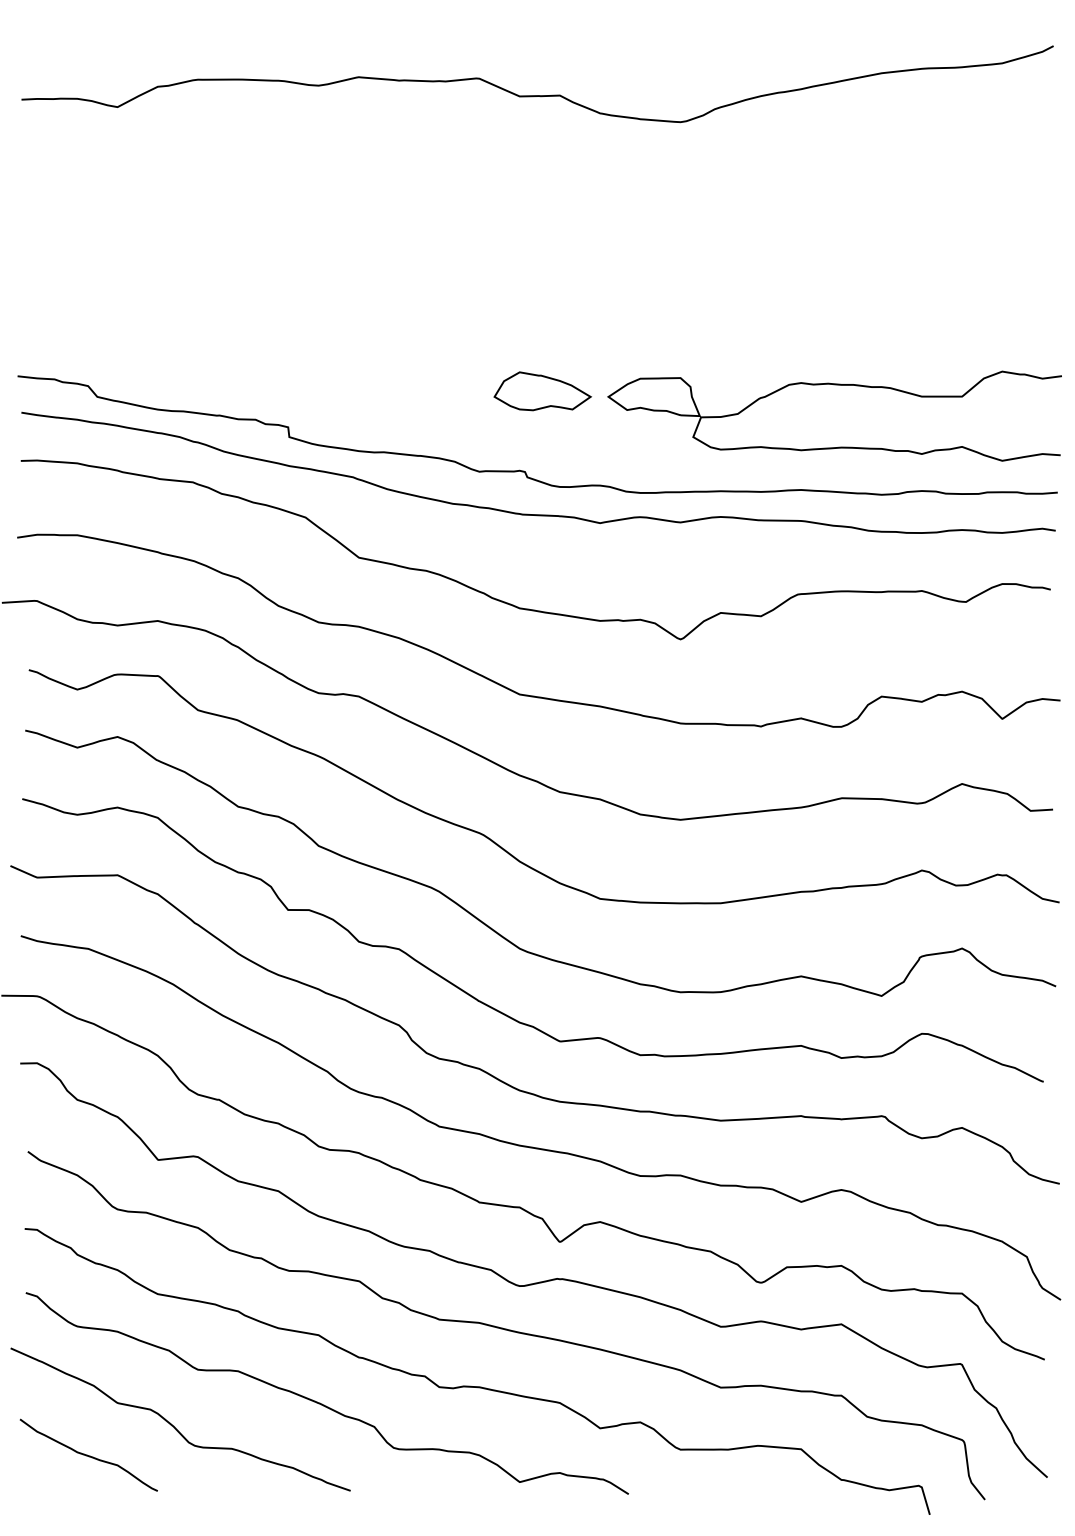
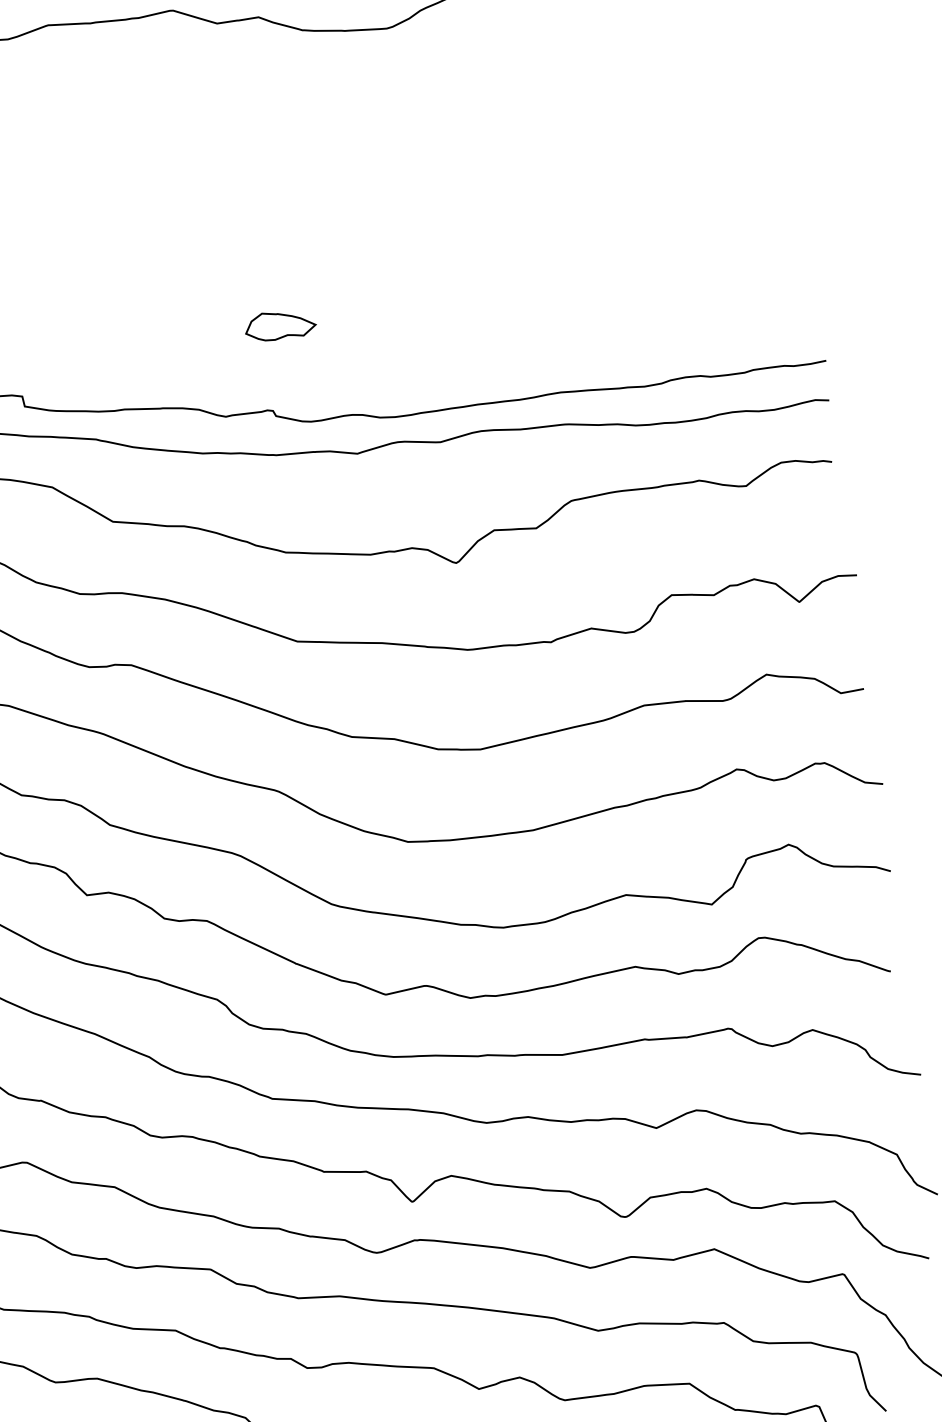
part: (834, 385) -> (581, 280), removed
part: (542, 391) -> (280, 325), size x0.7

